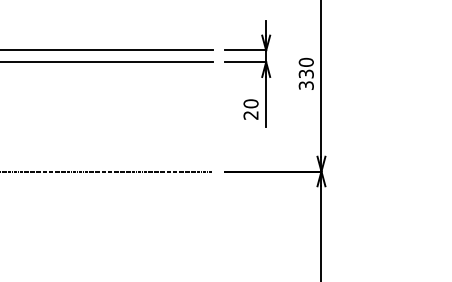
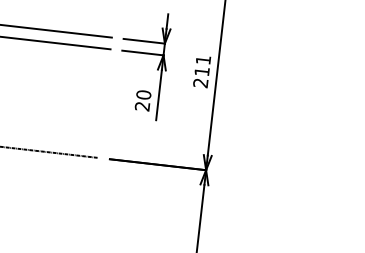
text: (305, 73) -> (201, 71), 330 -> 211

